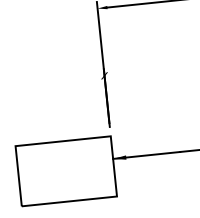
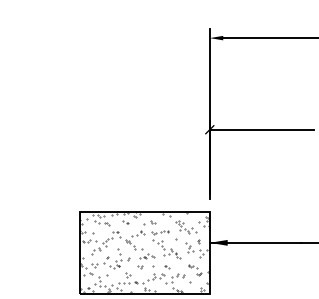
line: (142, 71) -> (261, 129), added
hatch: (65, 170) -> (144, 252), added

